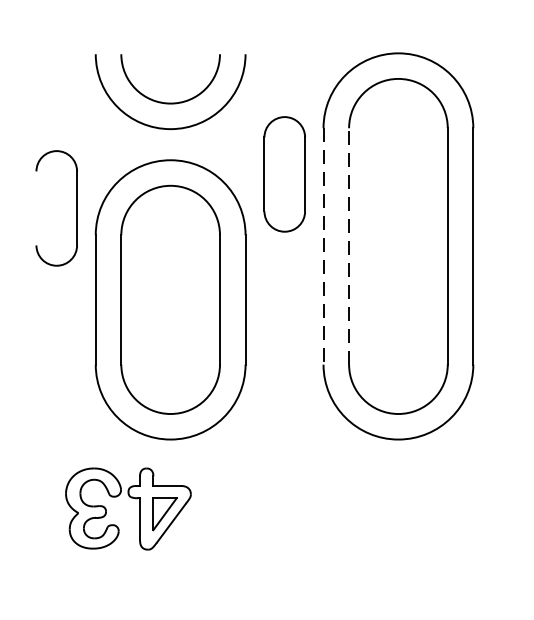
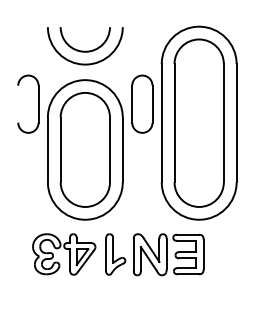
part: (285, 172) -> (142, 103), moved
line: (349, 244) -> (174, 122), dashed -> solid
line: (323, 246) -> (161, 123), dashed -> solid
part: (309, 509) -> (154, 254), added

